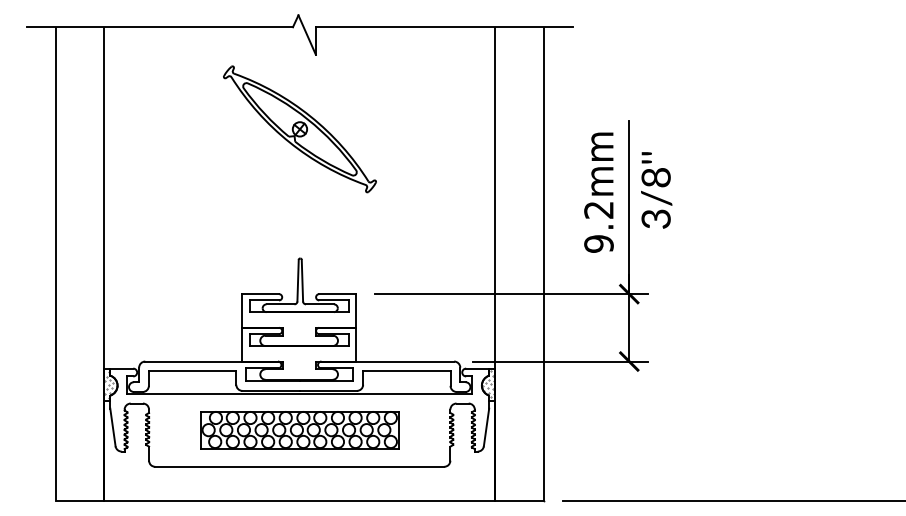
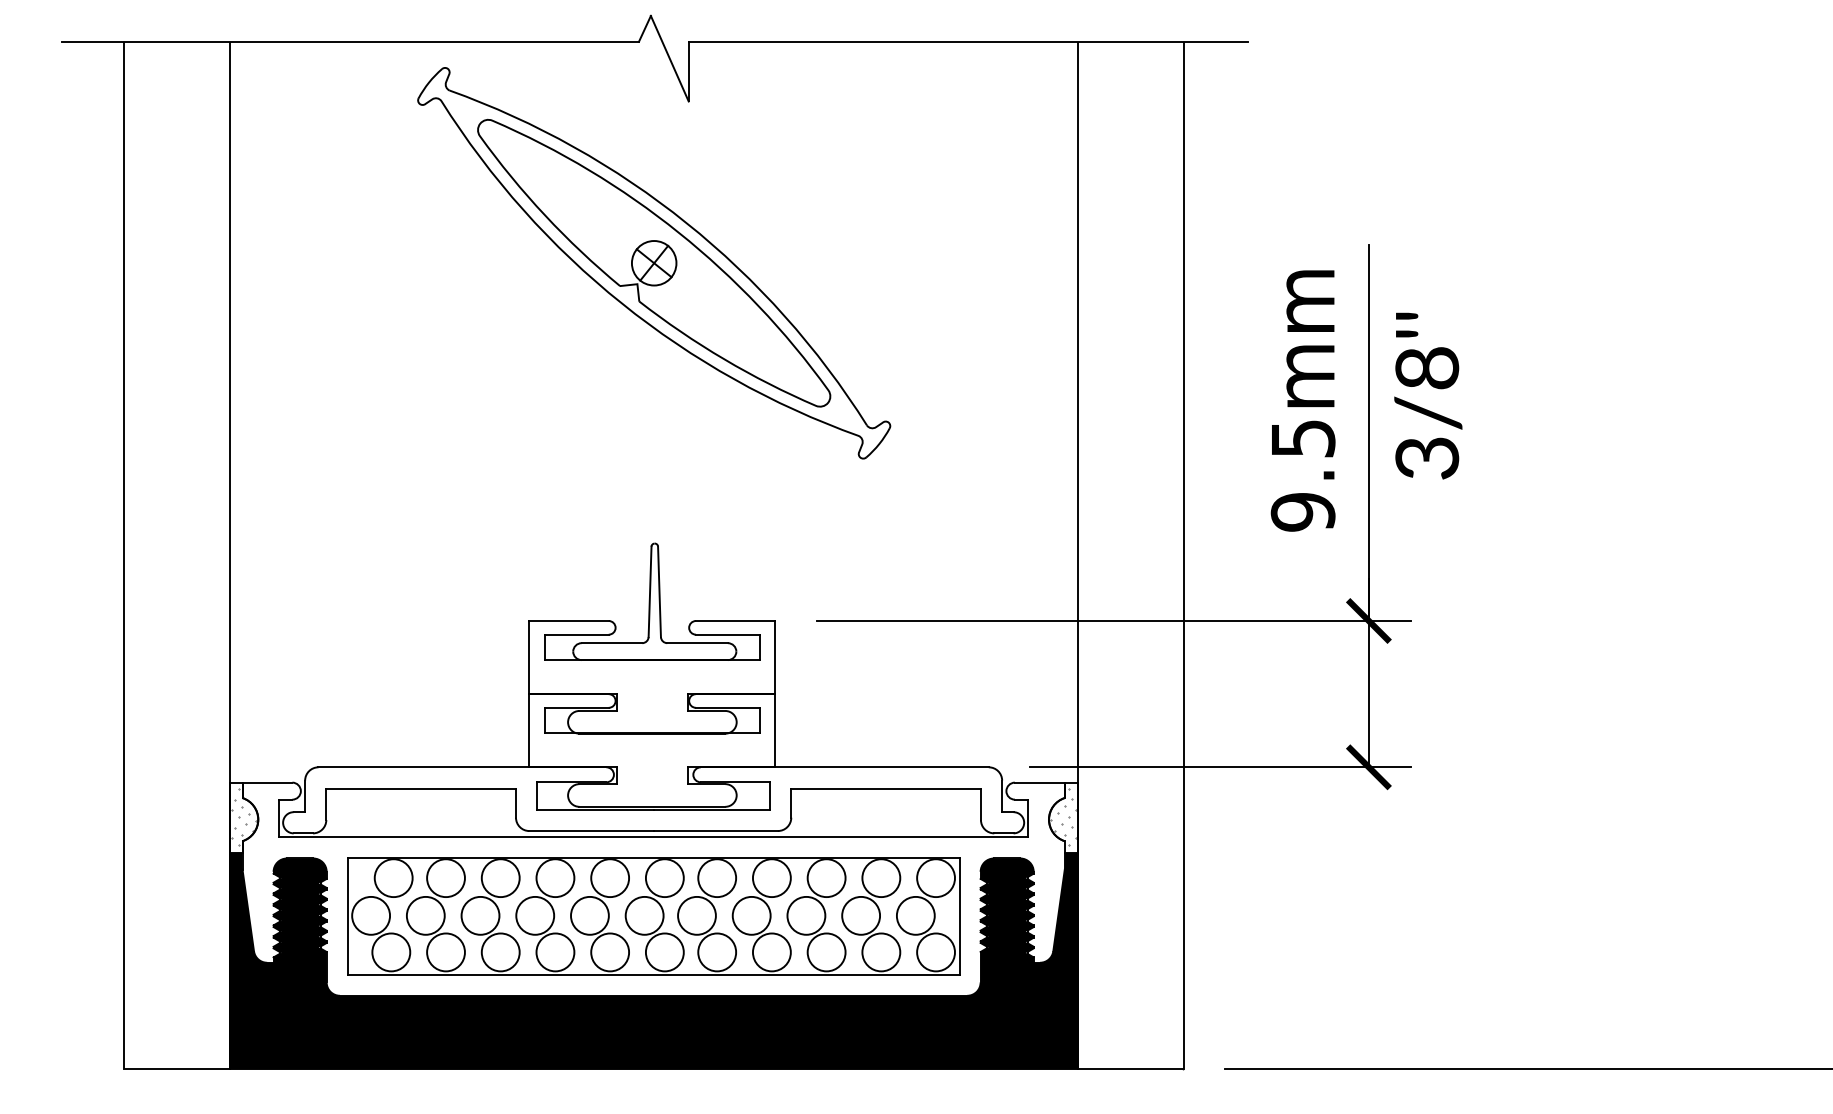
part: (299, 129) -> (653, 263), size x1.43
text: (598, 210) -> (1302, 439), 9.2mm -> 9.5mm
part: (299, 430) -> (653, 916), size x1.43
fill: (299, 450) -> (653, 960), added

